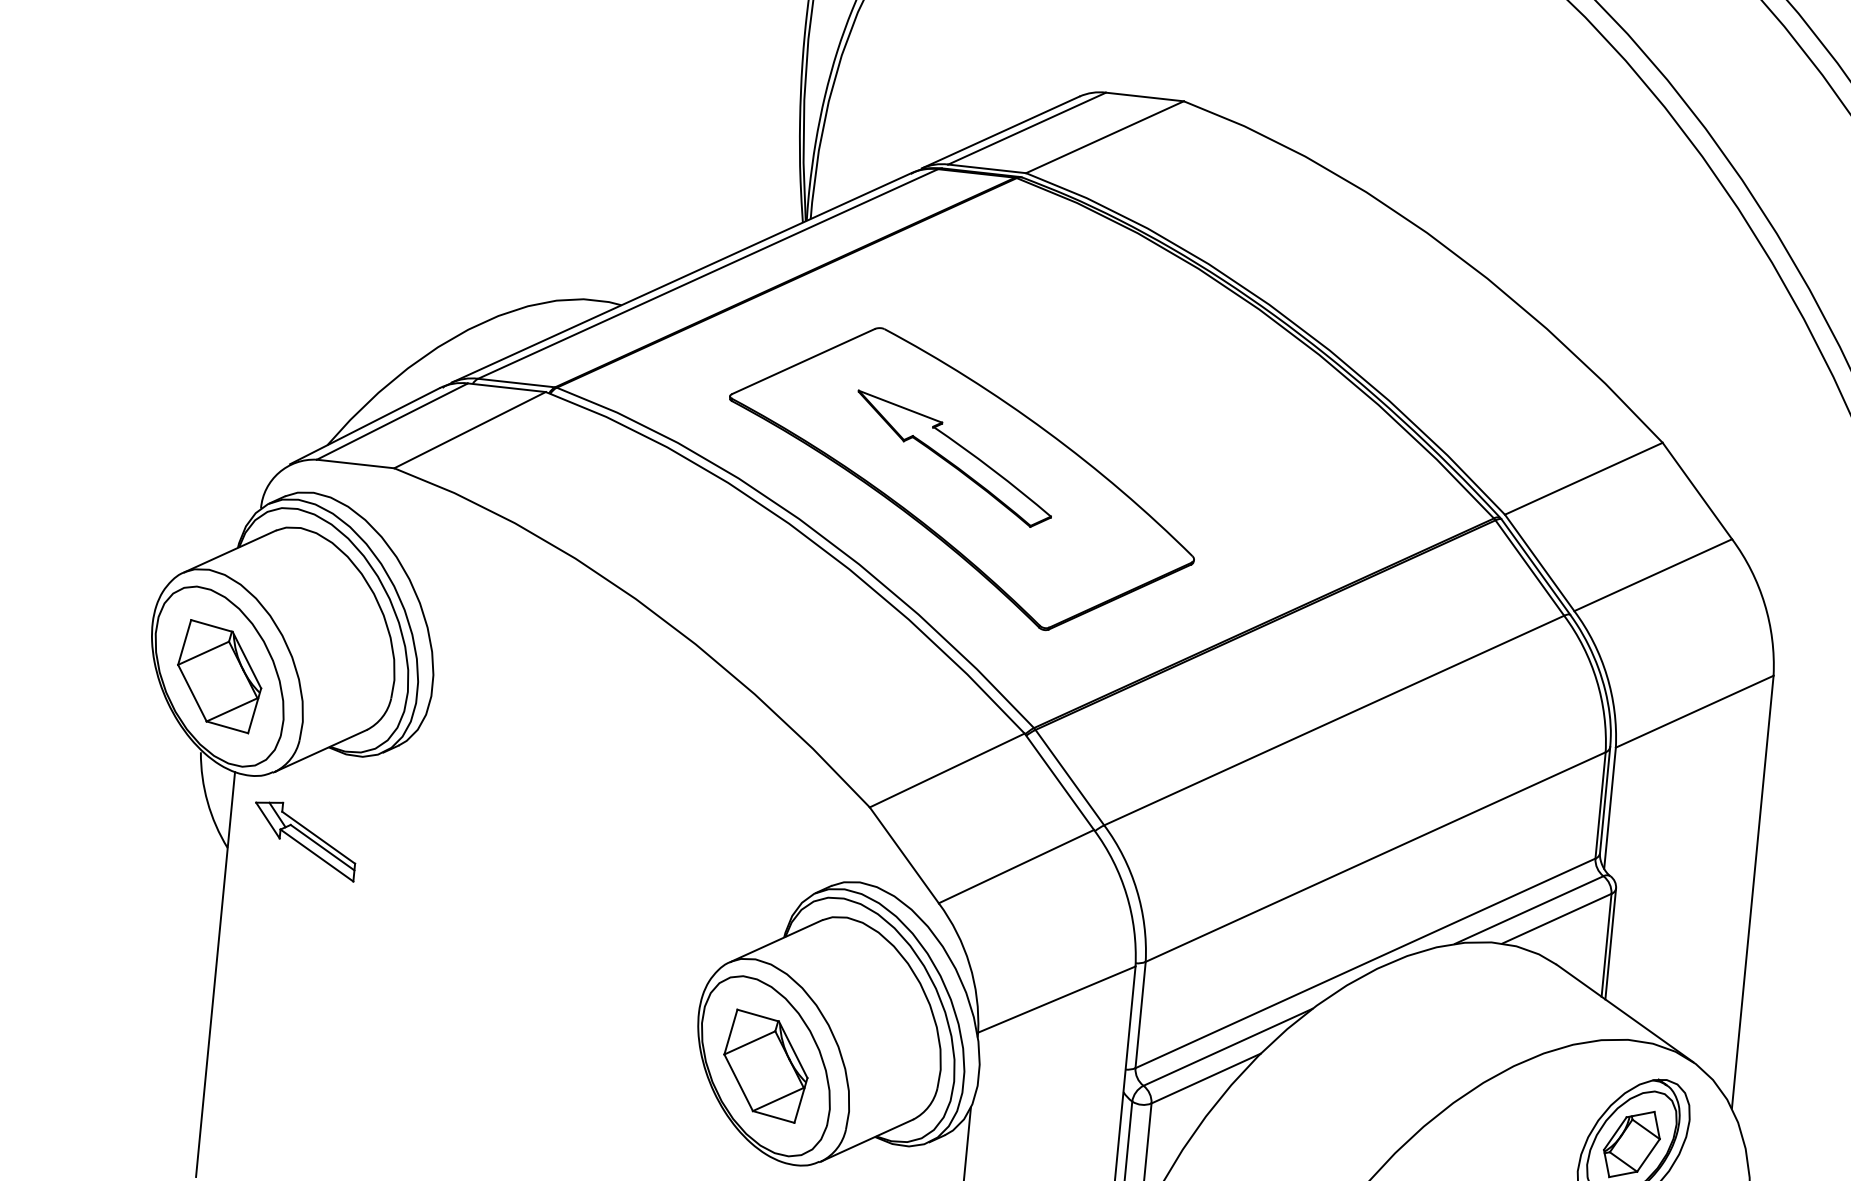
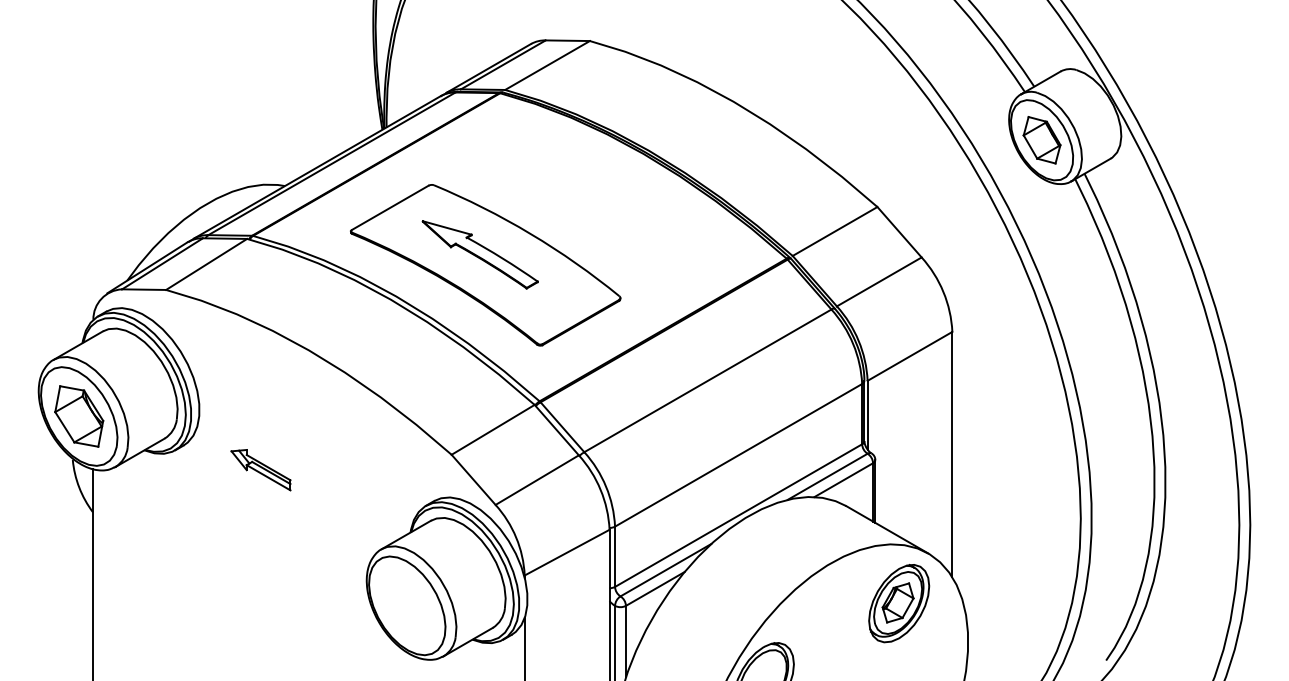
part: (303, 841) -> (260, 470), moved
part: (766, 1065) -> (407, 605), removed

